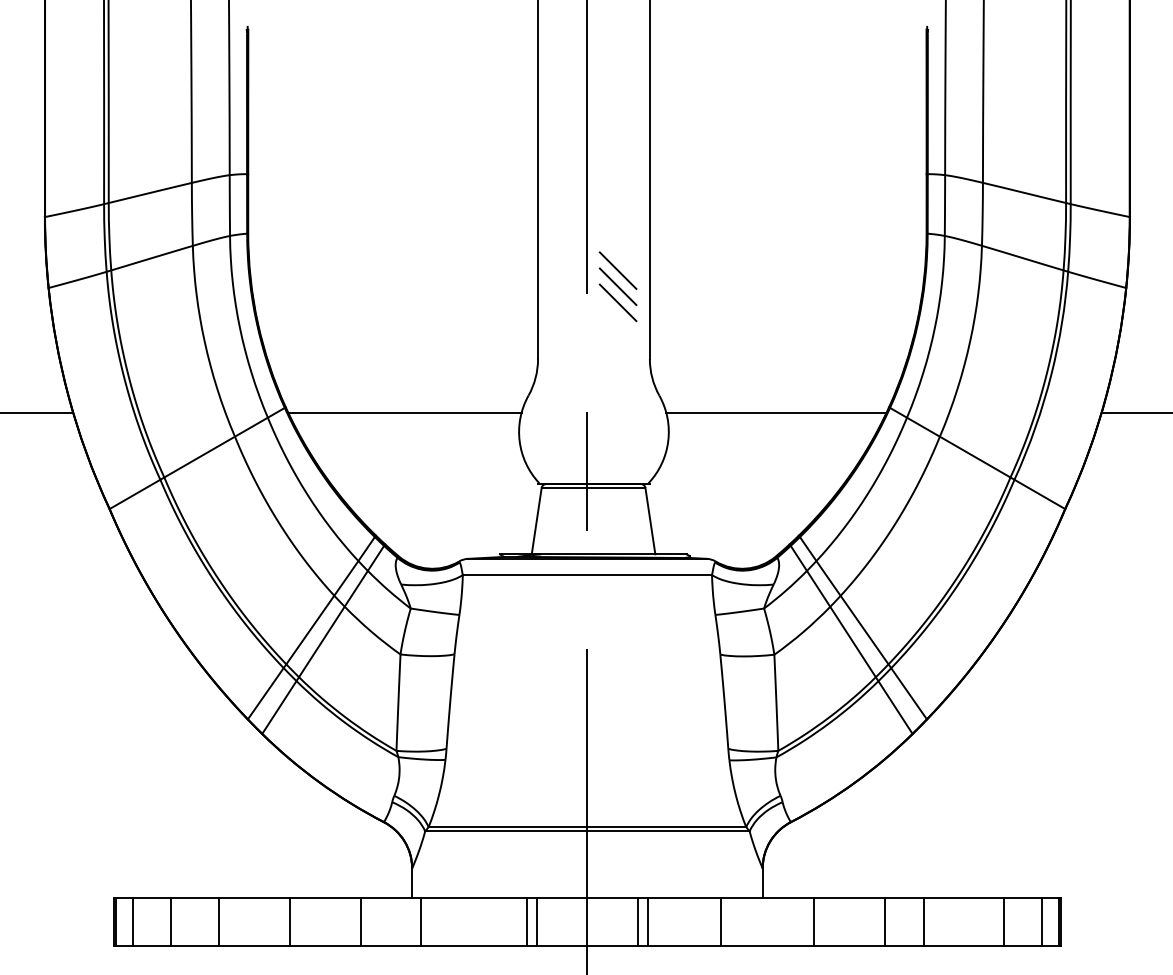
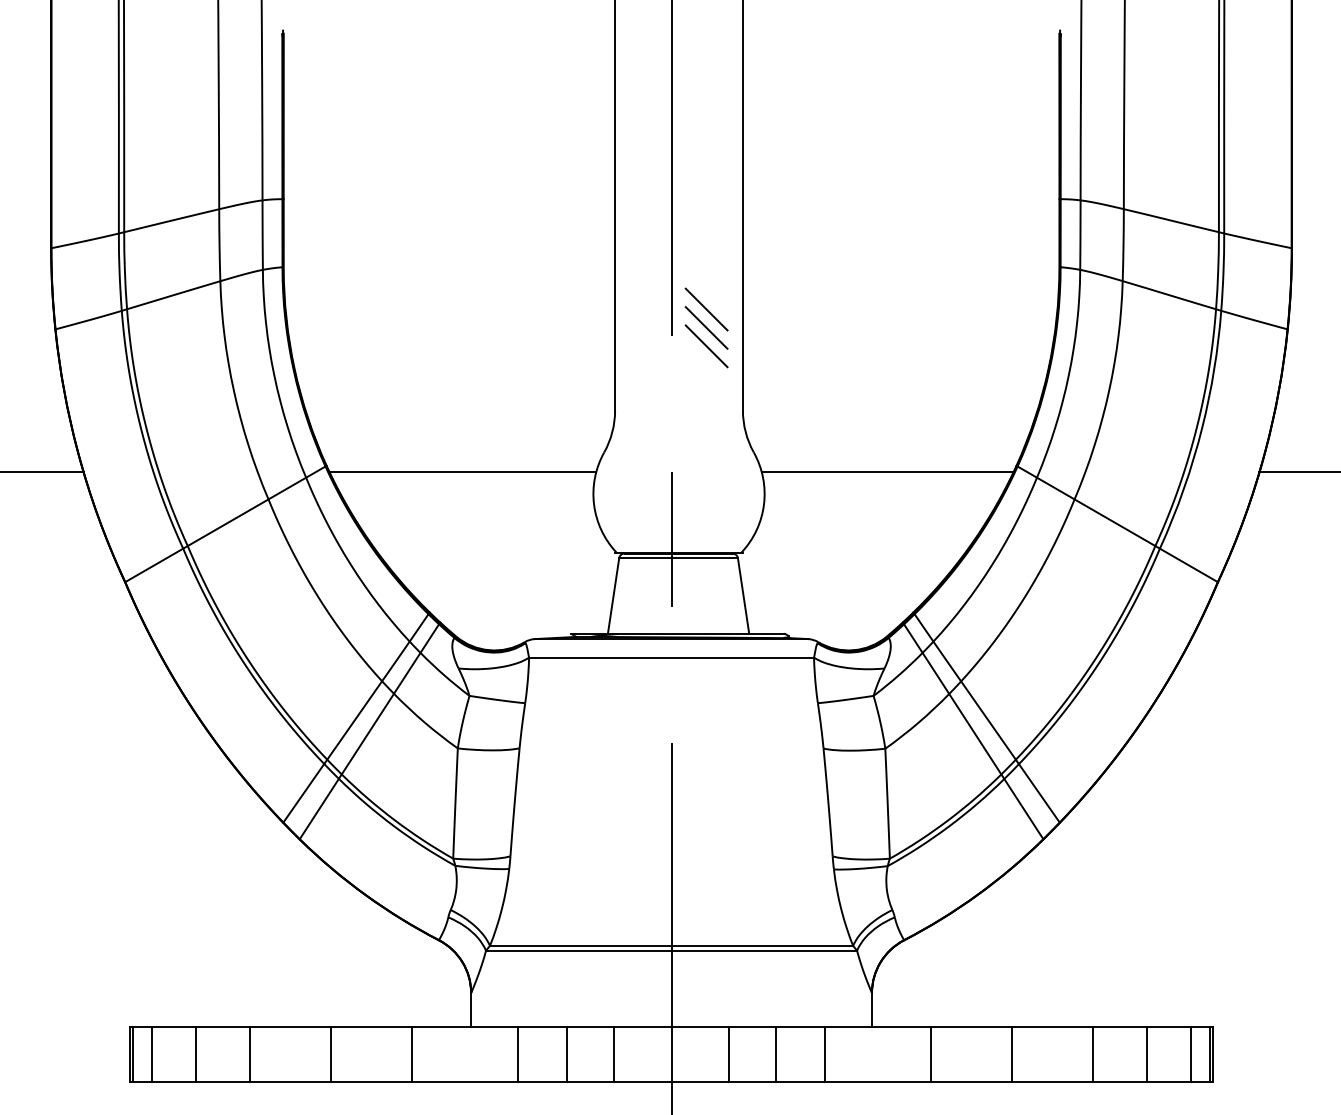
line: (420, 921) -> (518, 1053), moved
line: (526, 921) -> (566, 1053), moved
line: (647, 921) -> (775, 1053), moved
line: (924, 921) -> (1093, 1053), moved

